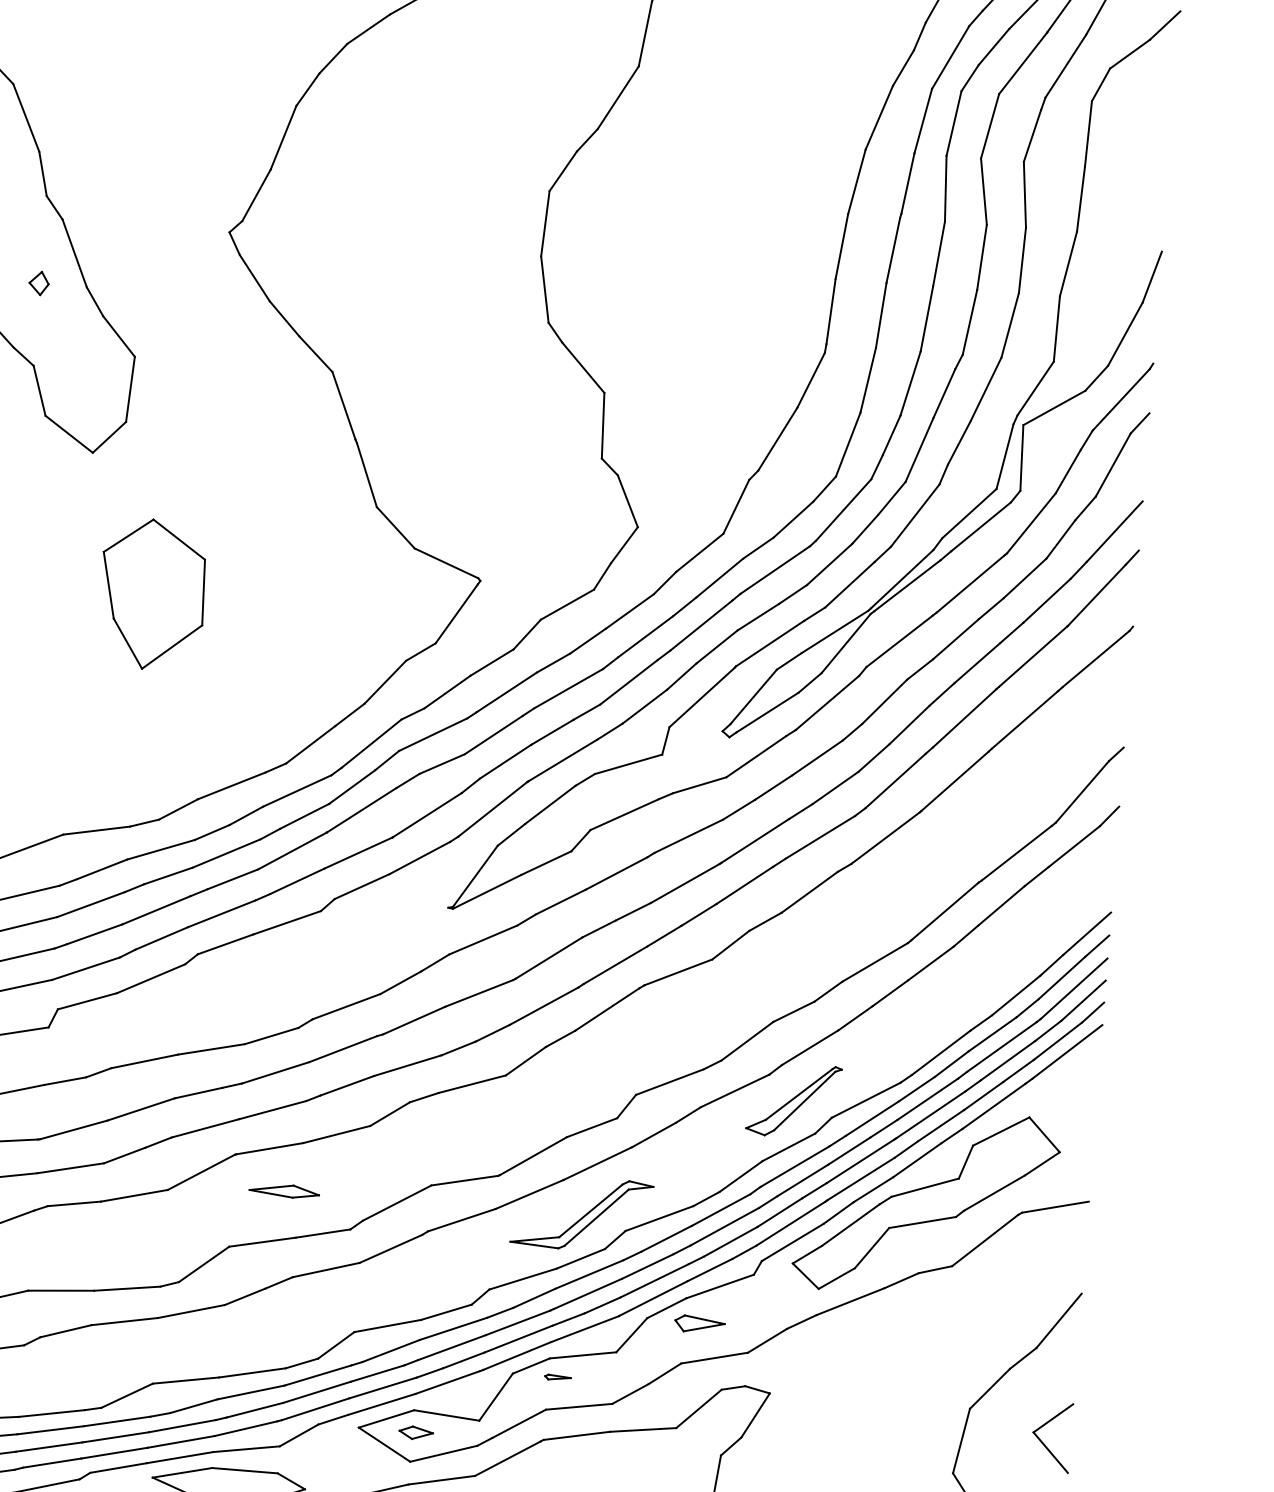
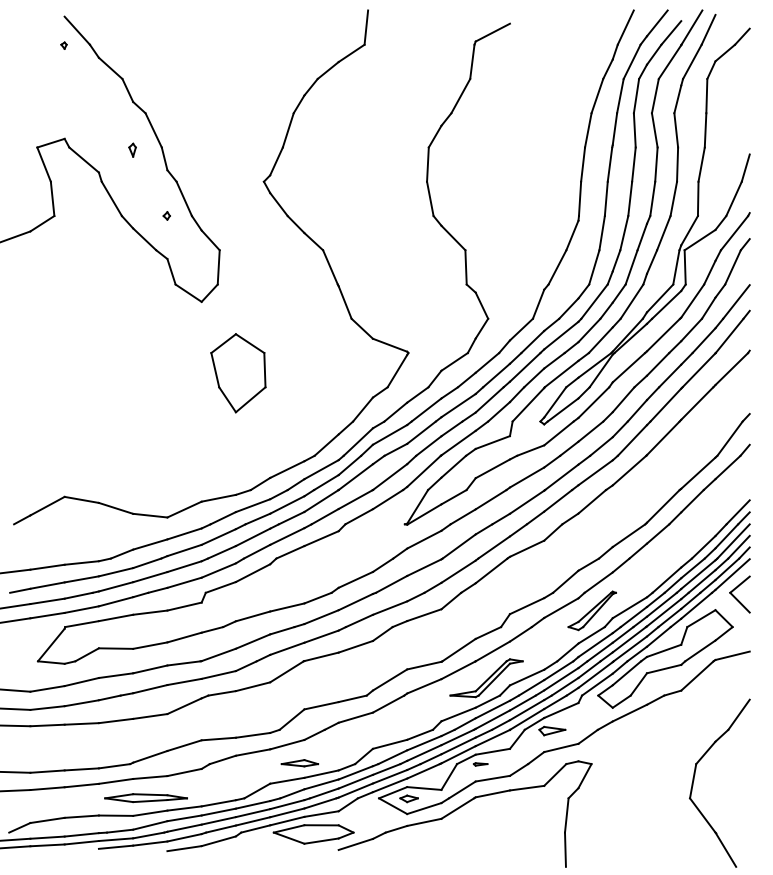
part: (38, 282) -> (166, 215), size x0.62
part: (283, 1191) -> (299, 763), moved
part: (1050, 1436) -> (739, 594), moved

